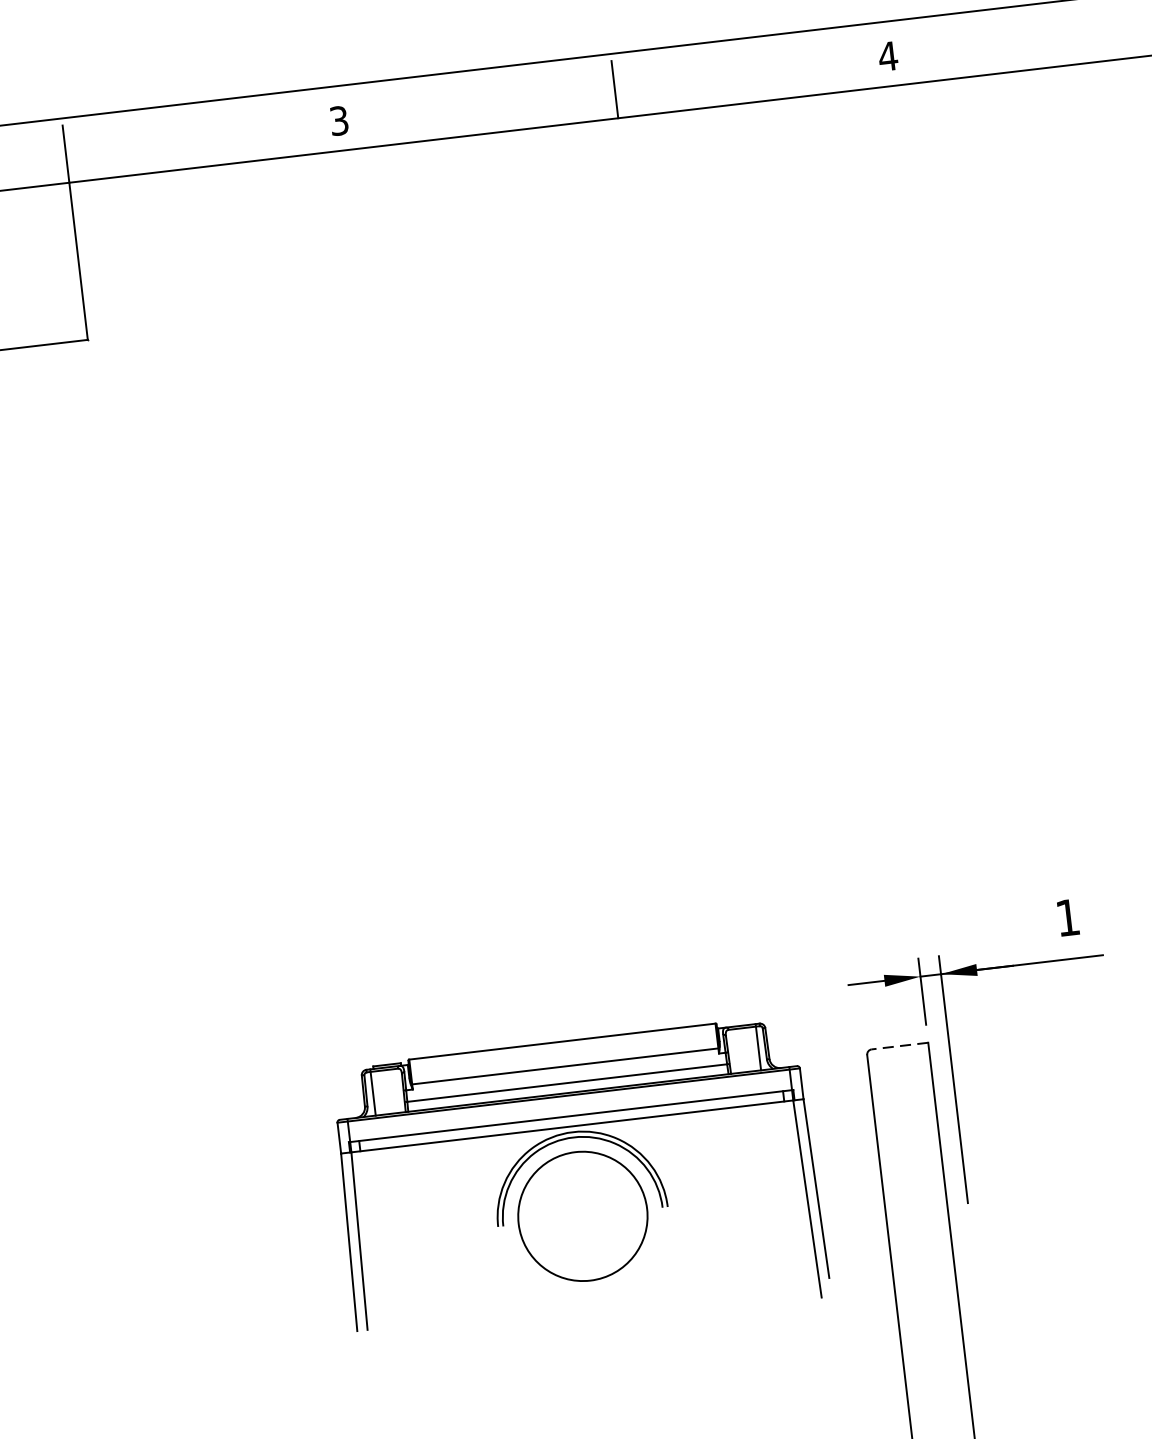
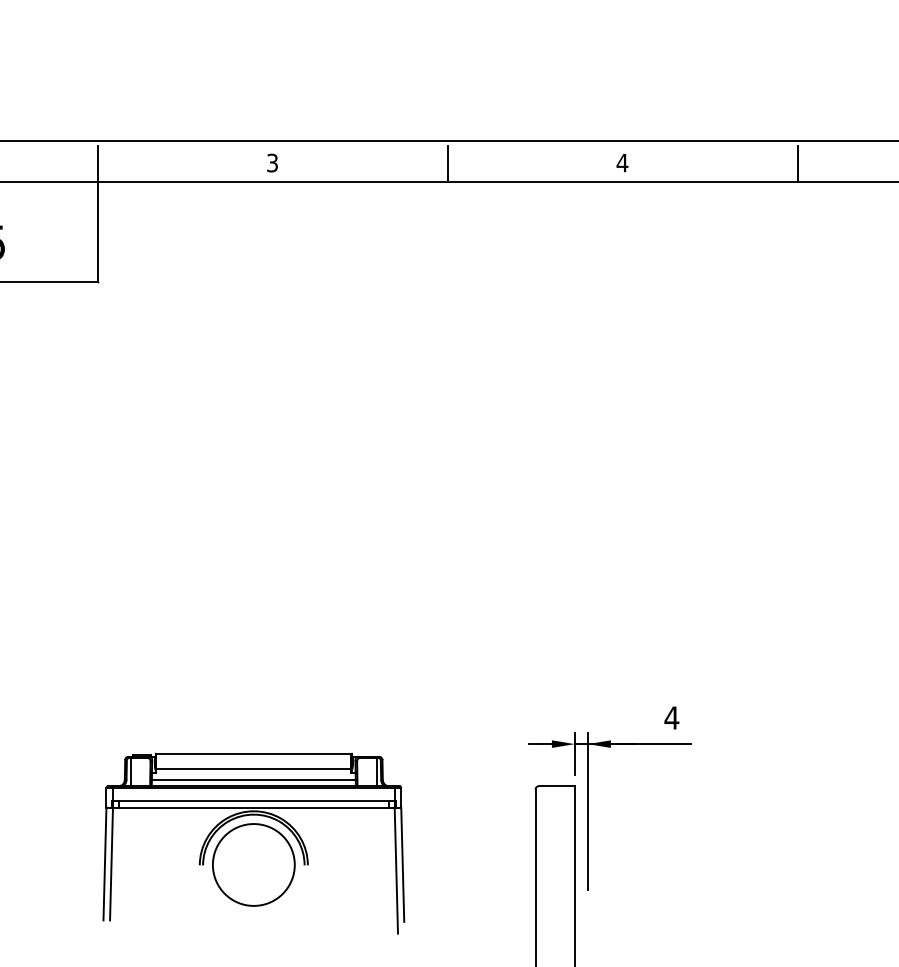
text: (1067, 917) -> (671, 717), 1 -> 4
line: (899, 1046) -> (556, 786), dashed -> solid
part: (578, 1182) -> (253, 843), moved

